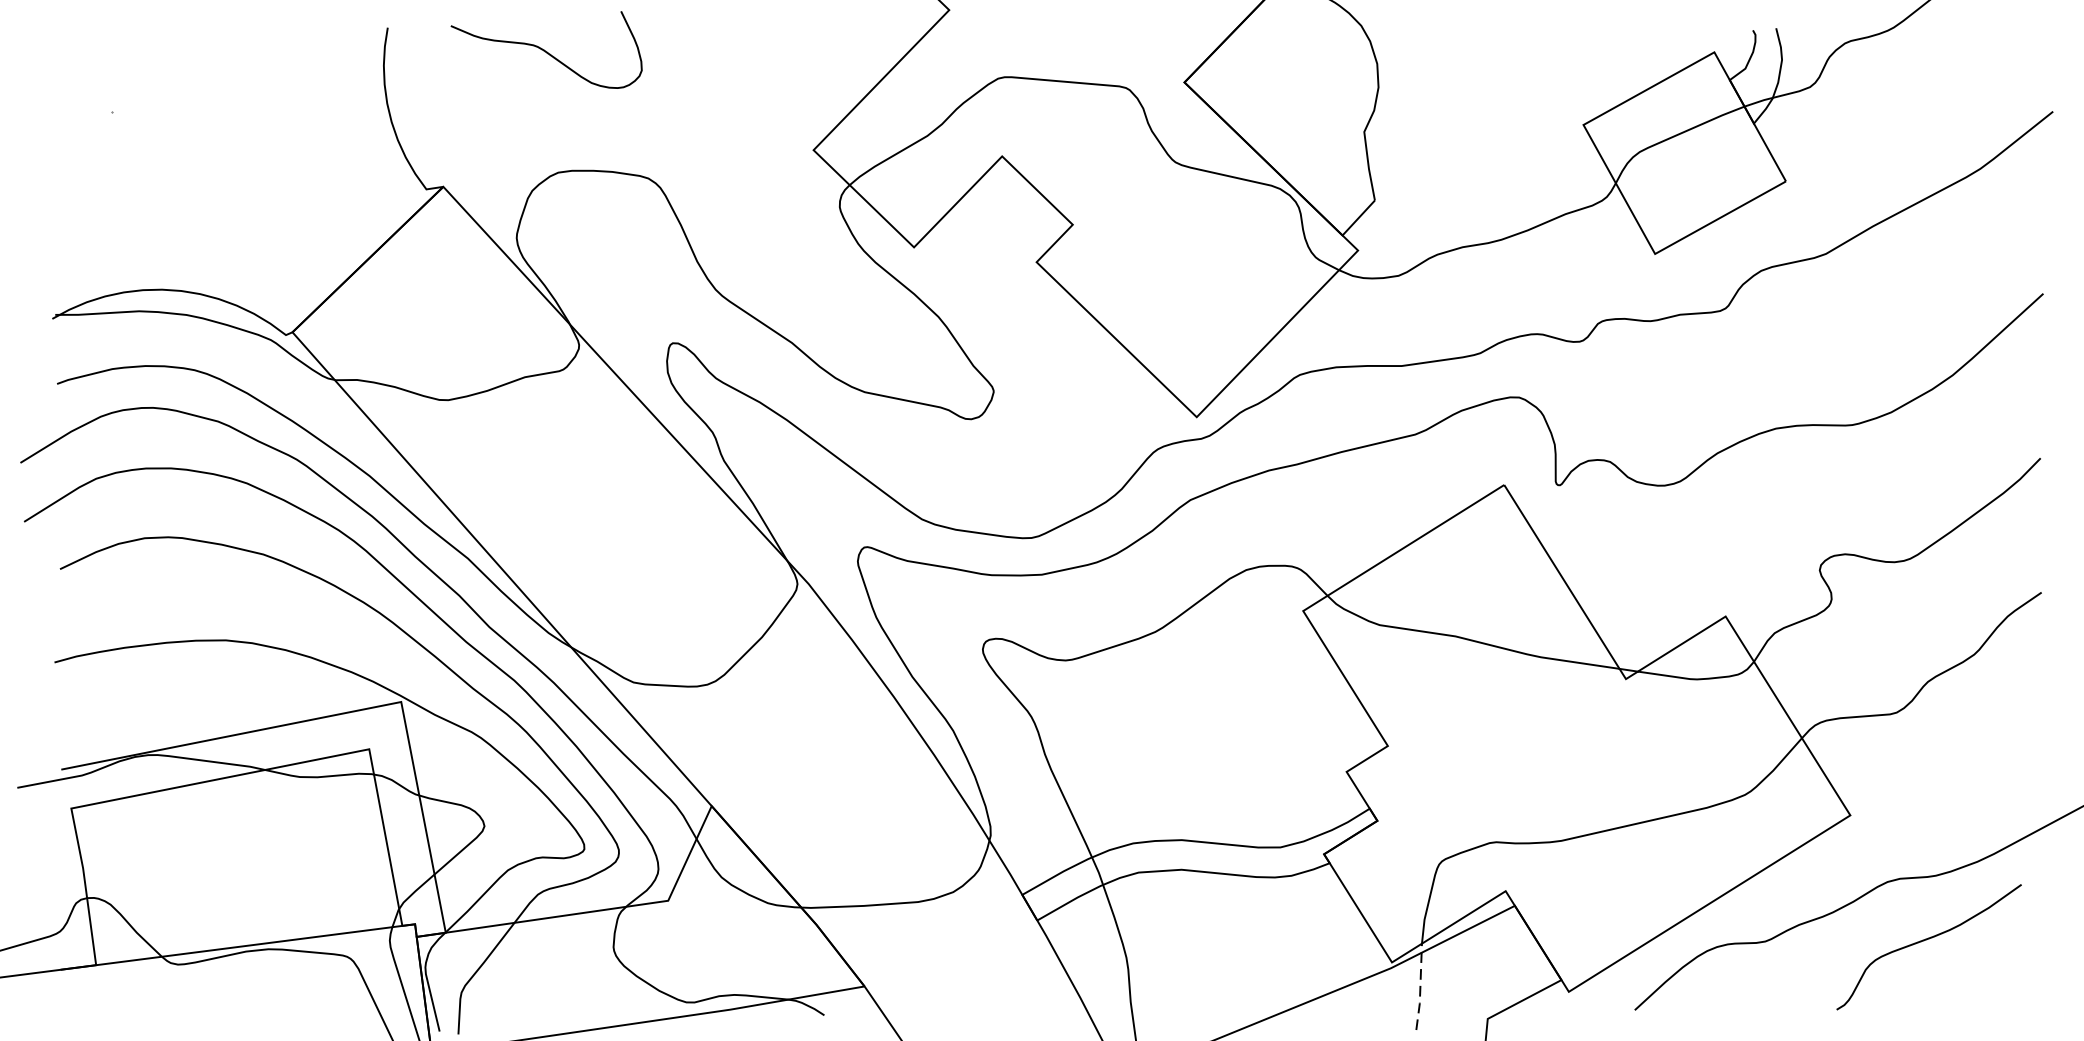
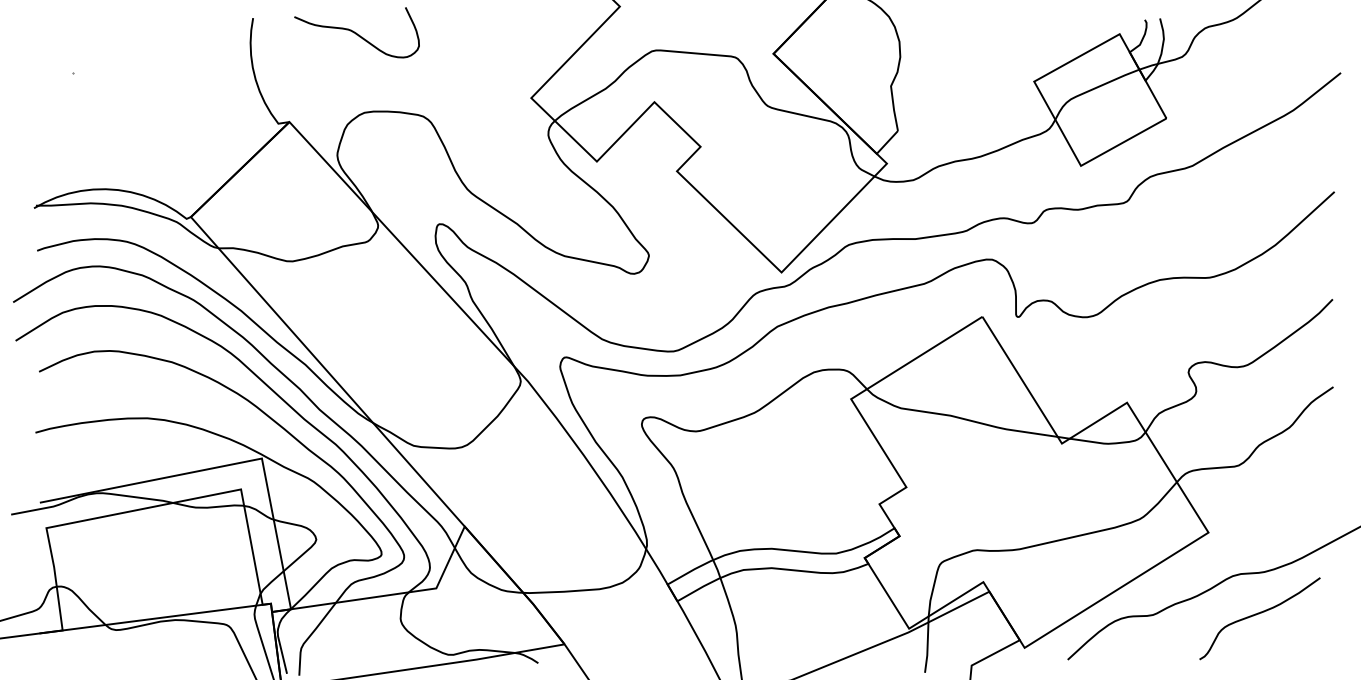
line: (1420, 986) -> (927, 644), dashed -> solid

